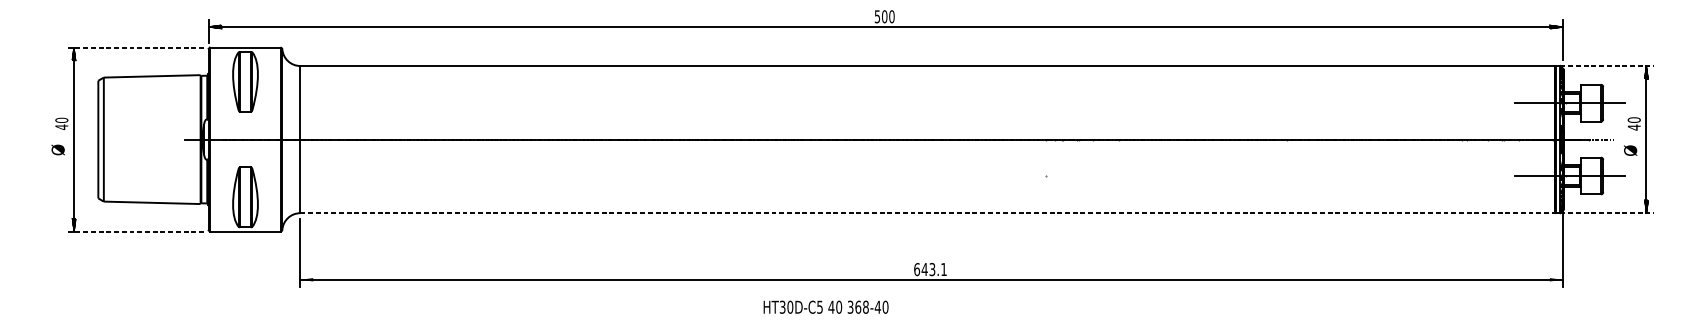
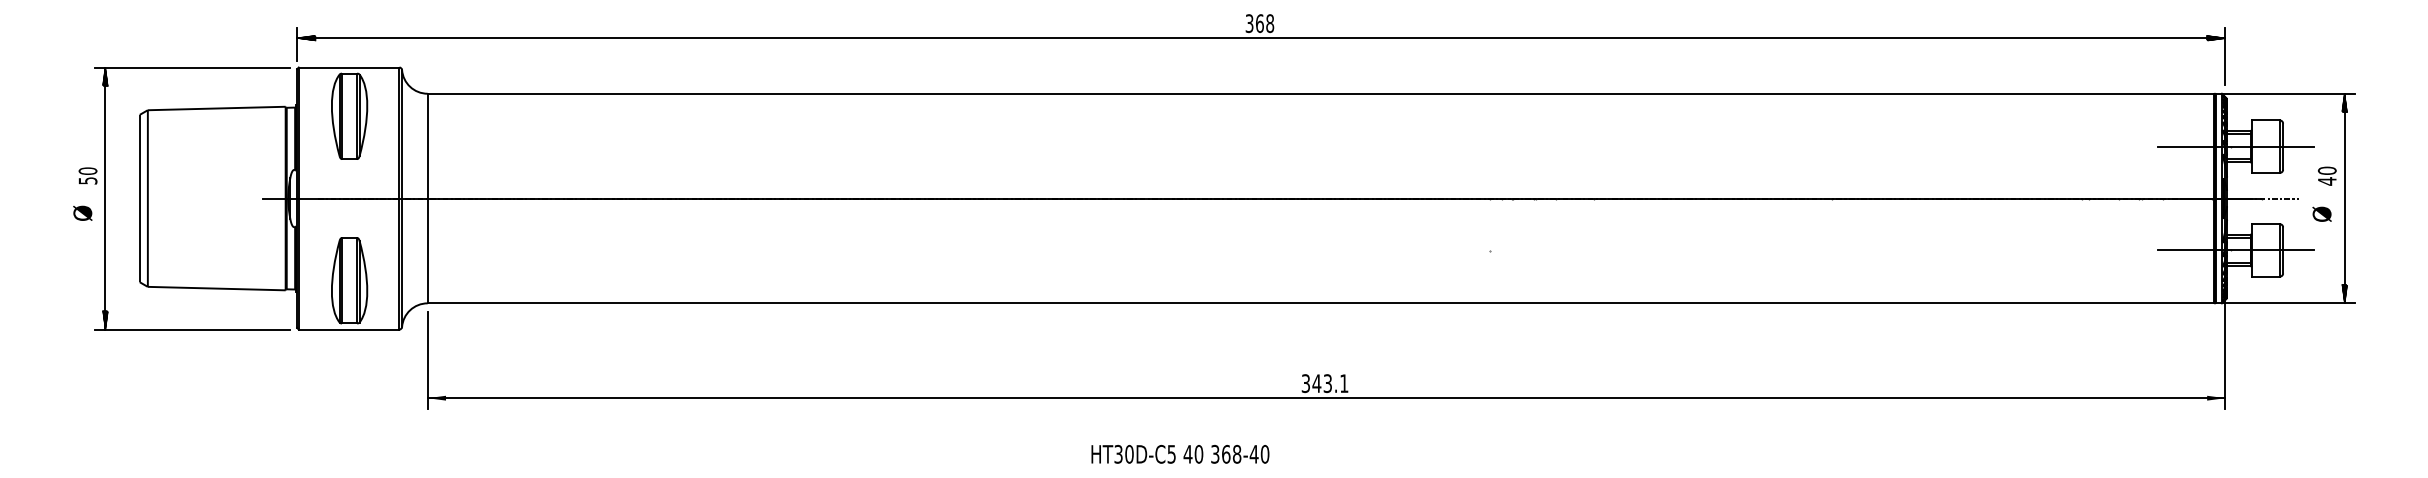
text: (885, 16) -> (1260, 23), 500 -> 368
line: (135, 47) -> (192, 67), dashed -> solid
line: (1607, 65) -> (2289, 93), dashed -> solid
text: (61, 126) -> (87, 180), 40 -> 50
line: (927, 213) -> (1321, 303), dashed -> solid
line: (1607, 213) -> (2289, 303), dashed -> solid
line: (135, 231) -> (192, 329), dashed -> solid
text: (916, 269) -> (1305, 383), 643.1 -> 343.1
text: (826, 307) -> (1180, 454), moved

